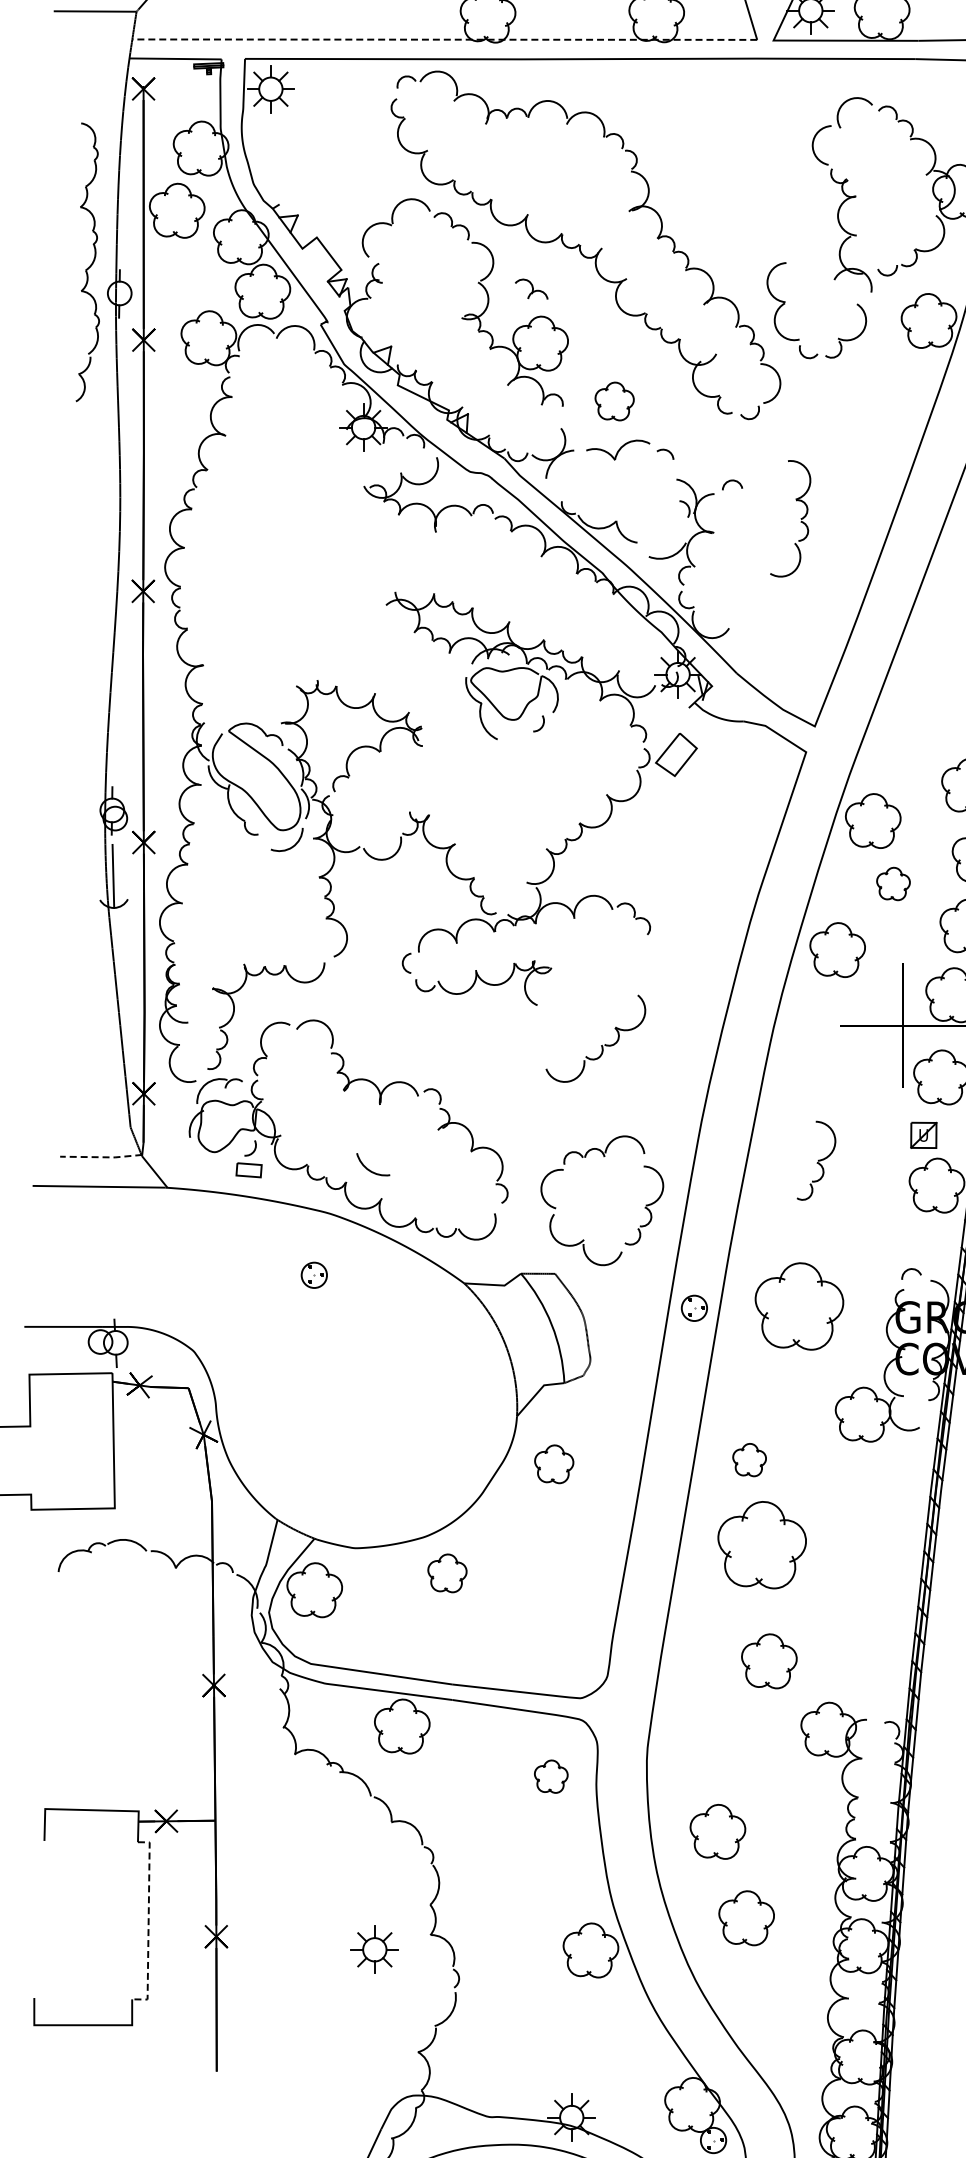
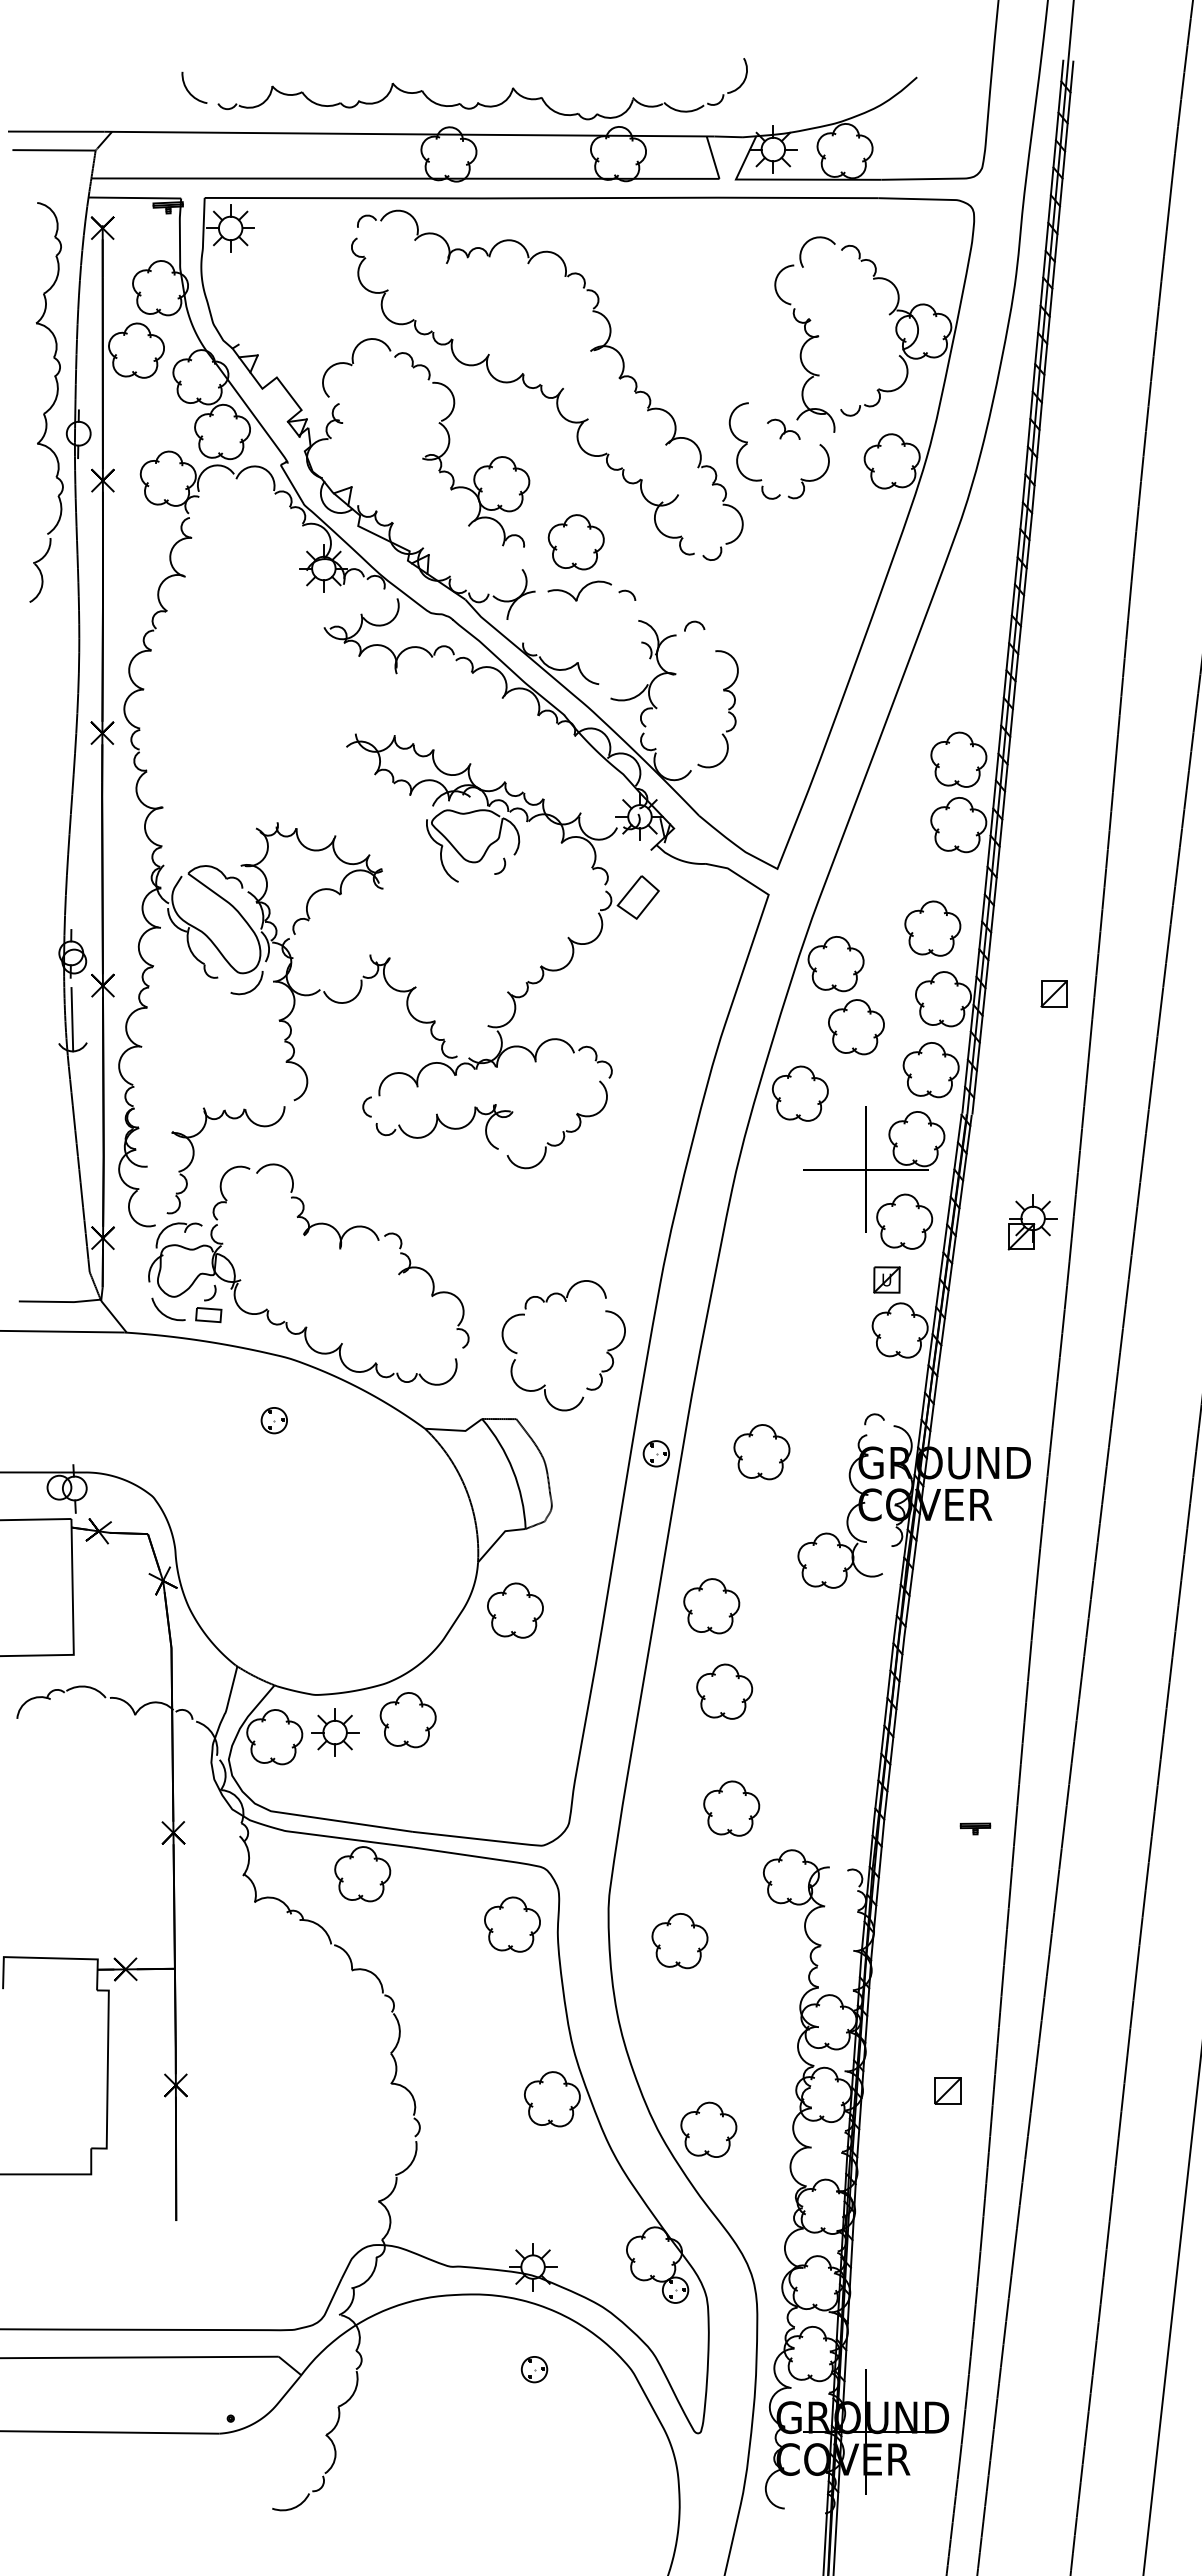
line: (443, 39) -> (404, 178), dashed -> solid
part: (87, 262) -> (46, 402), size x1.43
part: (531, 288) -> (783, 428), moved
part: (613, 401) -> (575, 542), size x1.43
part: (801, 519) -> (728, 709), moved
part: (893, 884) -> (856, 1027), size x1.67
part: (601, 1045) -> (562, 1131), moved
line: (101, 1156) -> (60, 1301), dashed -> solid
part: (815, 1160) -> (778, 1305), removed
curve: (370, 1169) -> (165, 1314), moved
part: (799, 1307) -> (761, 1452), size x0.62
part: (749, 1460) -> (711, 1606), size x1.67
part: (554, 1464) -> (515, 1610), size x1.43
part: (762, 1544) -> (724, 1691), size x0.62
part: (446, 1573) -> (407, 1720), size x1.43
part: (551, 1776) -> (512, 1924), size x1.67
part: (717, 1832) -> (679, 1941), moved
part: (746, 1917) -> (708, 2129), moved
line: (148, 1923) -> (107, 2072), dashed -> solid
part: (375, 1949) -> (335, 1732), moved

